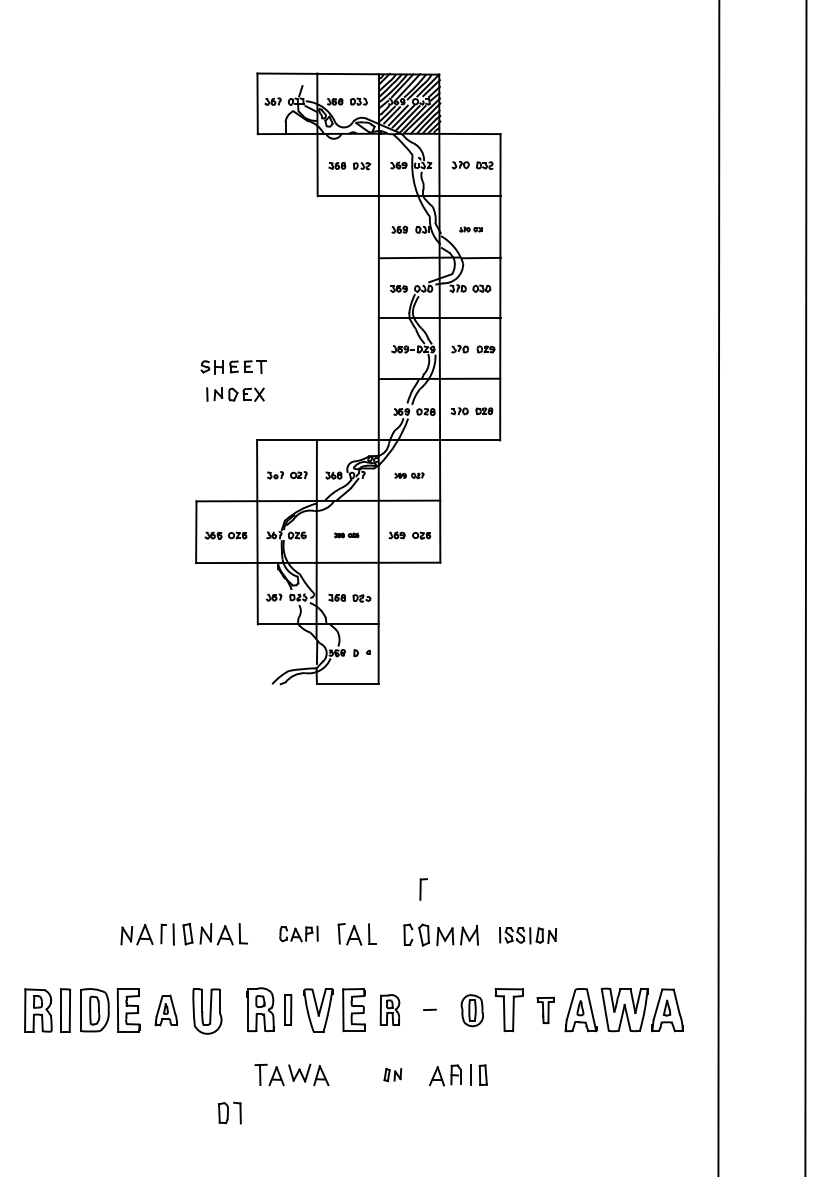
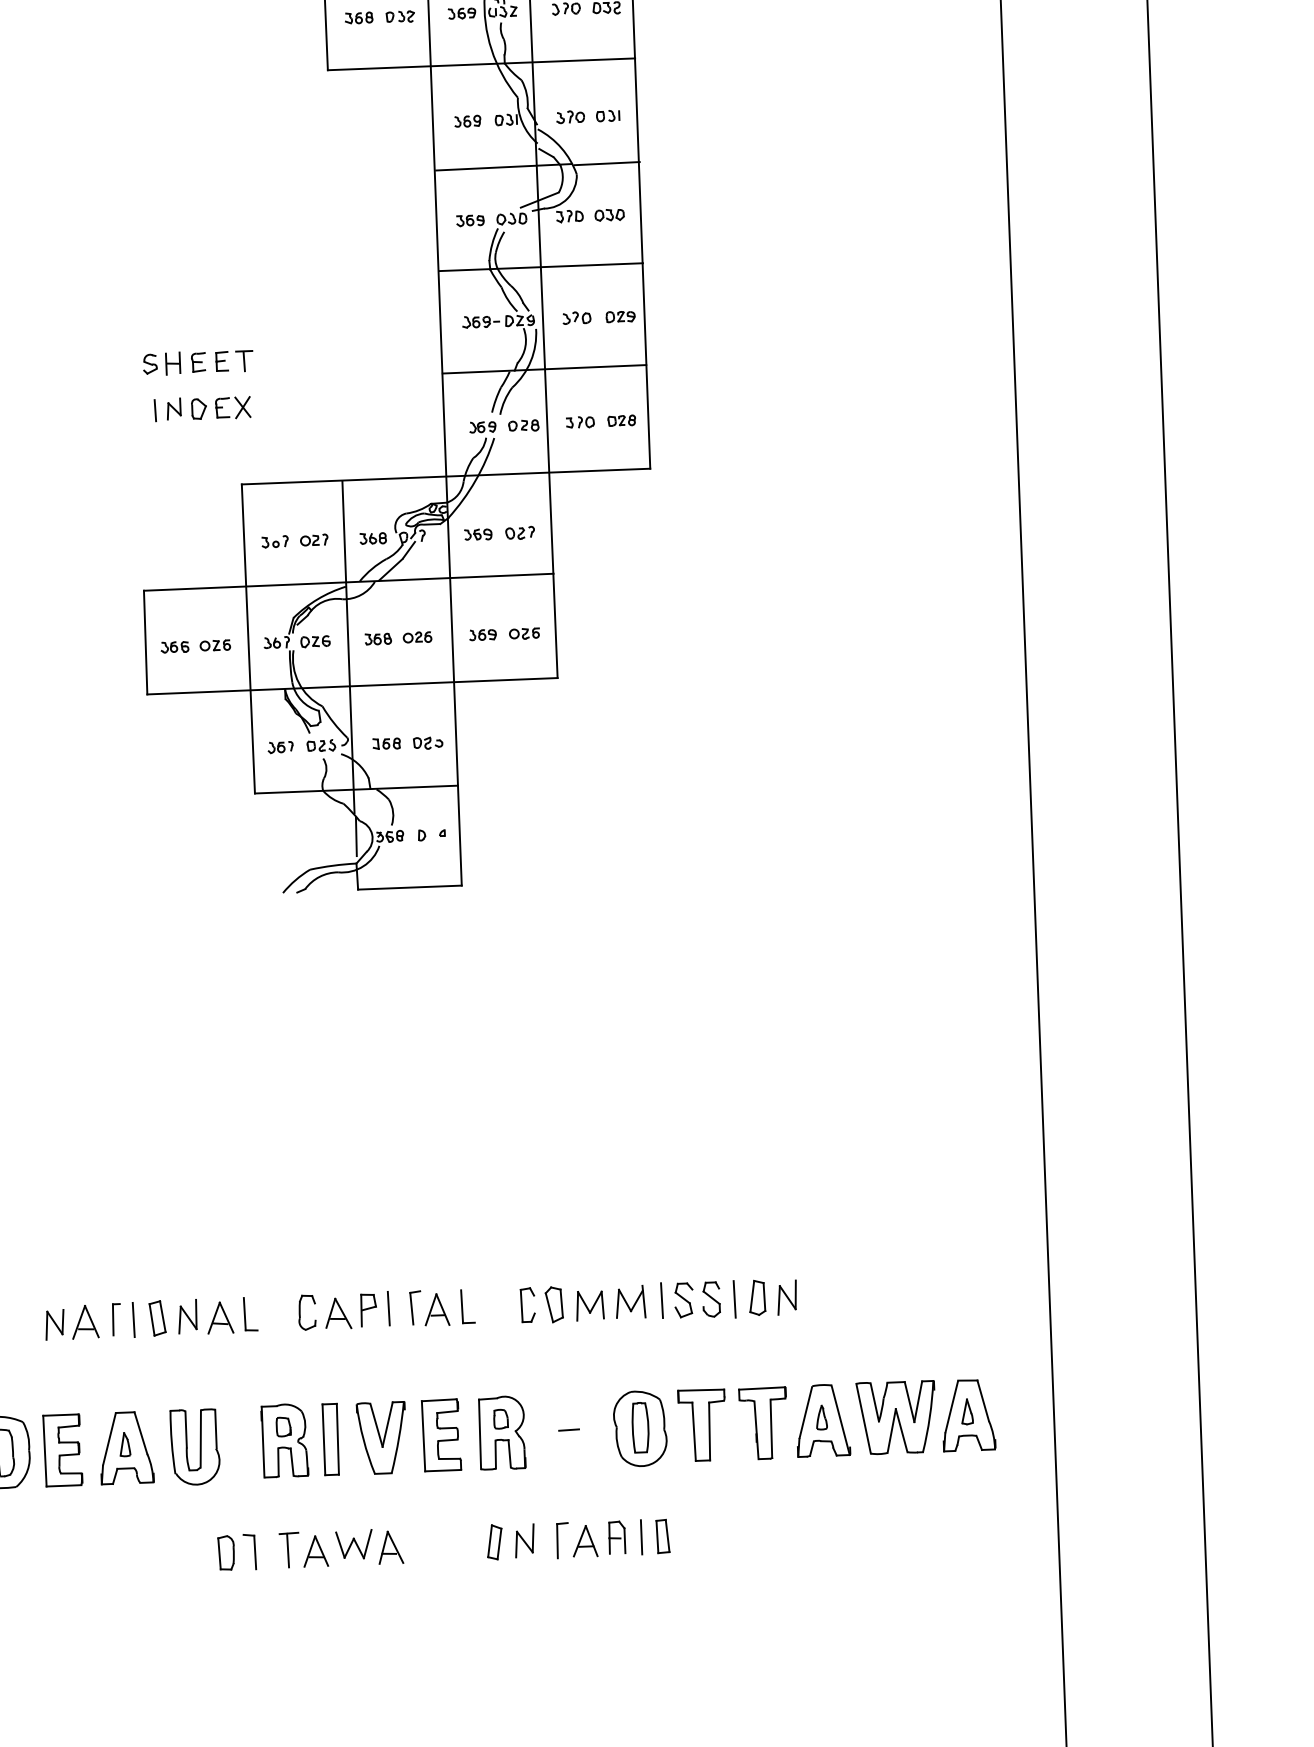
part: (470, 229) -> (586, 116), size x1.67
part: (409, 475) -> (500, 533), size x1.43
part: (346, 535) -> (398, 638), size x1.67
part: (423, 889) -> (562, 1540), moved
part: (298, 933) -> (343, 1310), size x1.43
part: (527, 935) -> (728, 1298), size x1.43
part: (288, 1009) -> (331, 1438), size x1.43
part: (389, 1009) -> (501, 1432), size x1.43
part: (166, 1010) -> (126, 1448), size x1.43
part: (472, 1010) -> (640, 1428), size x1.43
part: (545, 1010) -> (763, 1423), size x1.67
part: (392, 1074) -> (510, 1541), size x1.67
part: (229, 1112) -> (236, 1551), moved

